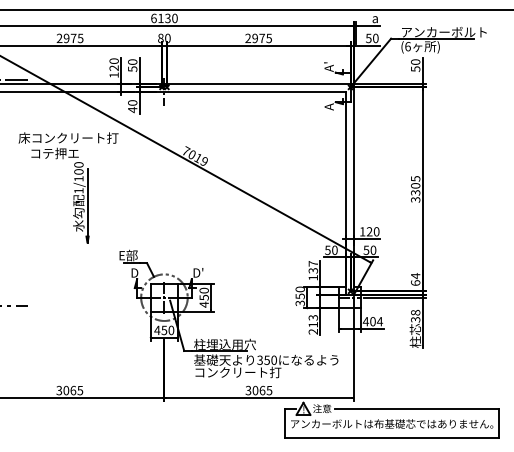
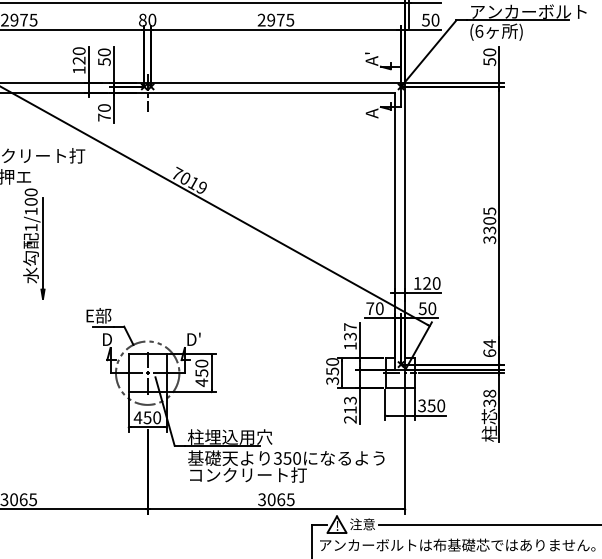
text: (132, 109) -> (104, 116), 40 -> 70
text: (327, 250) -> (369, 308), 50 -> 70
text: (372, 321) -> (430, 405), 404 -> 350

